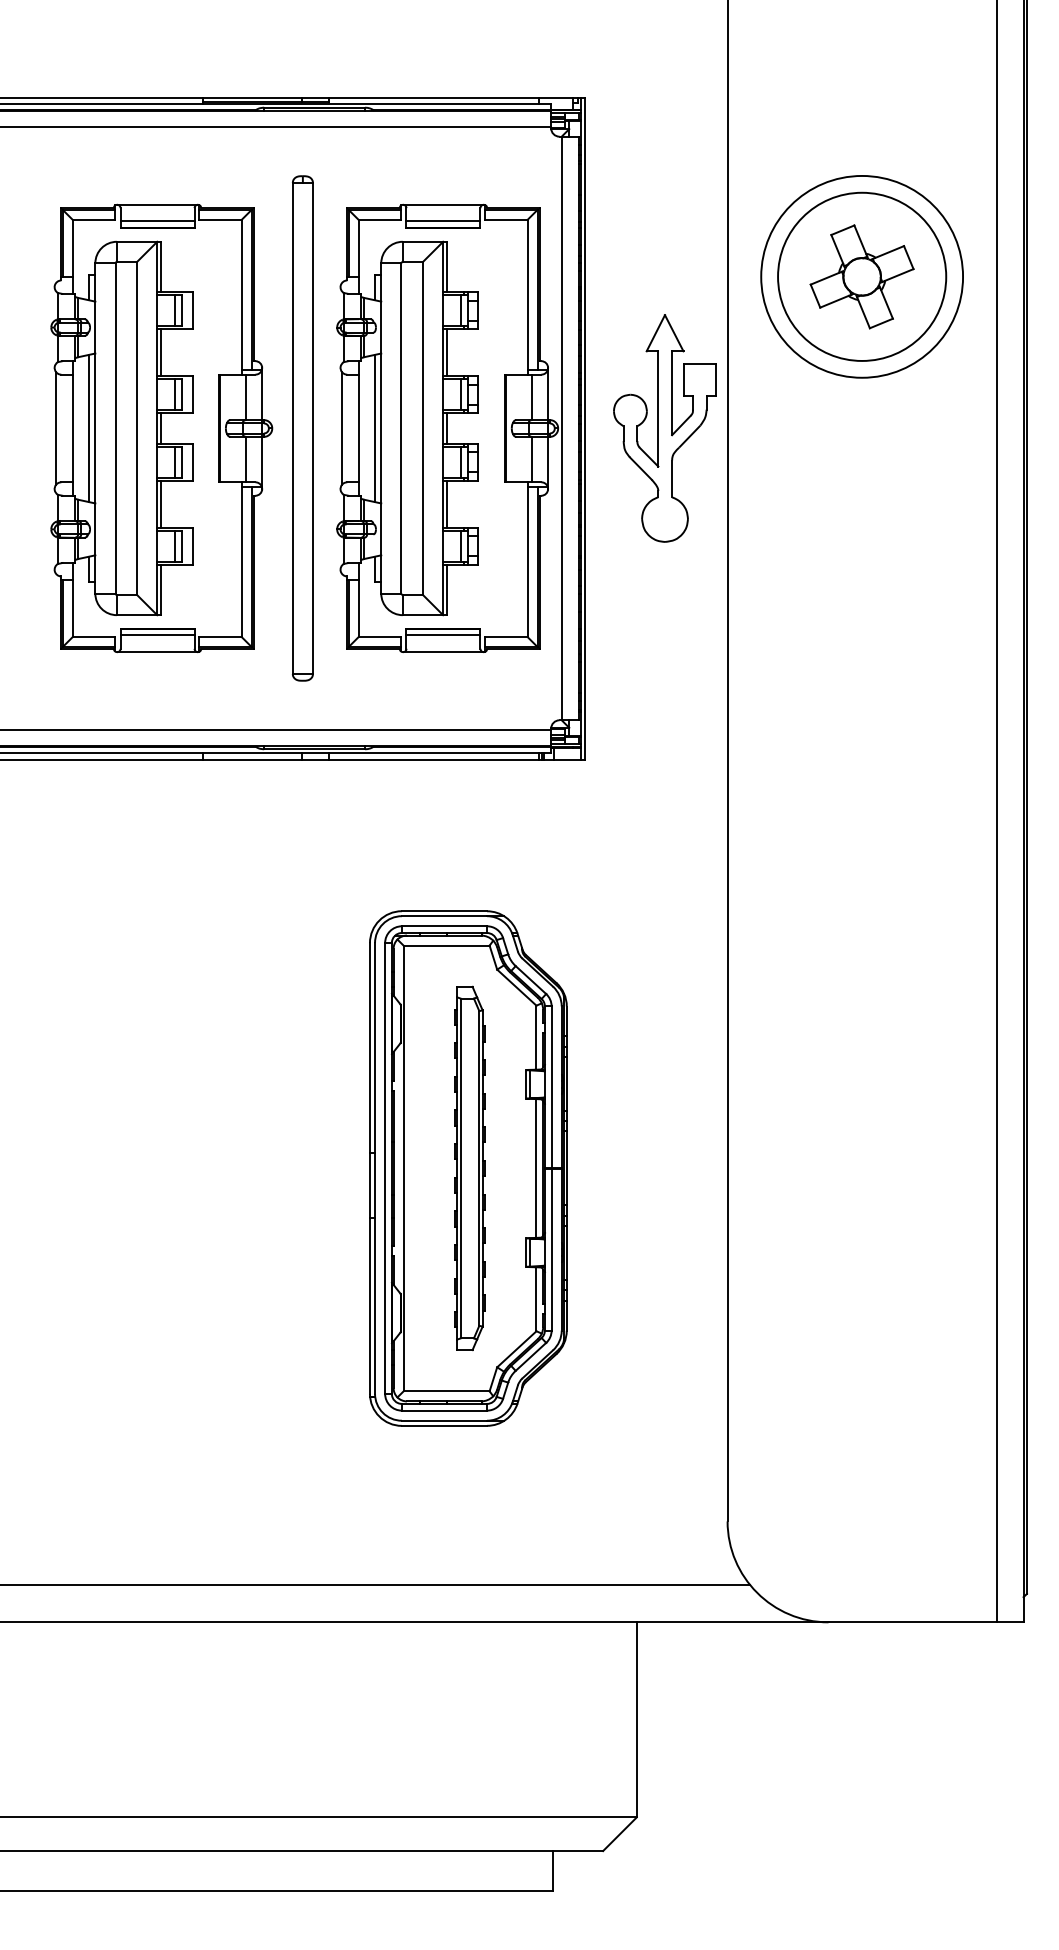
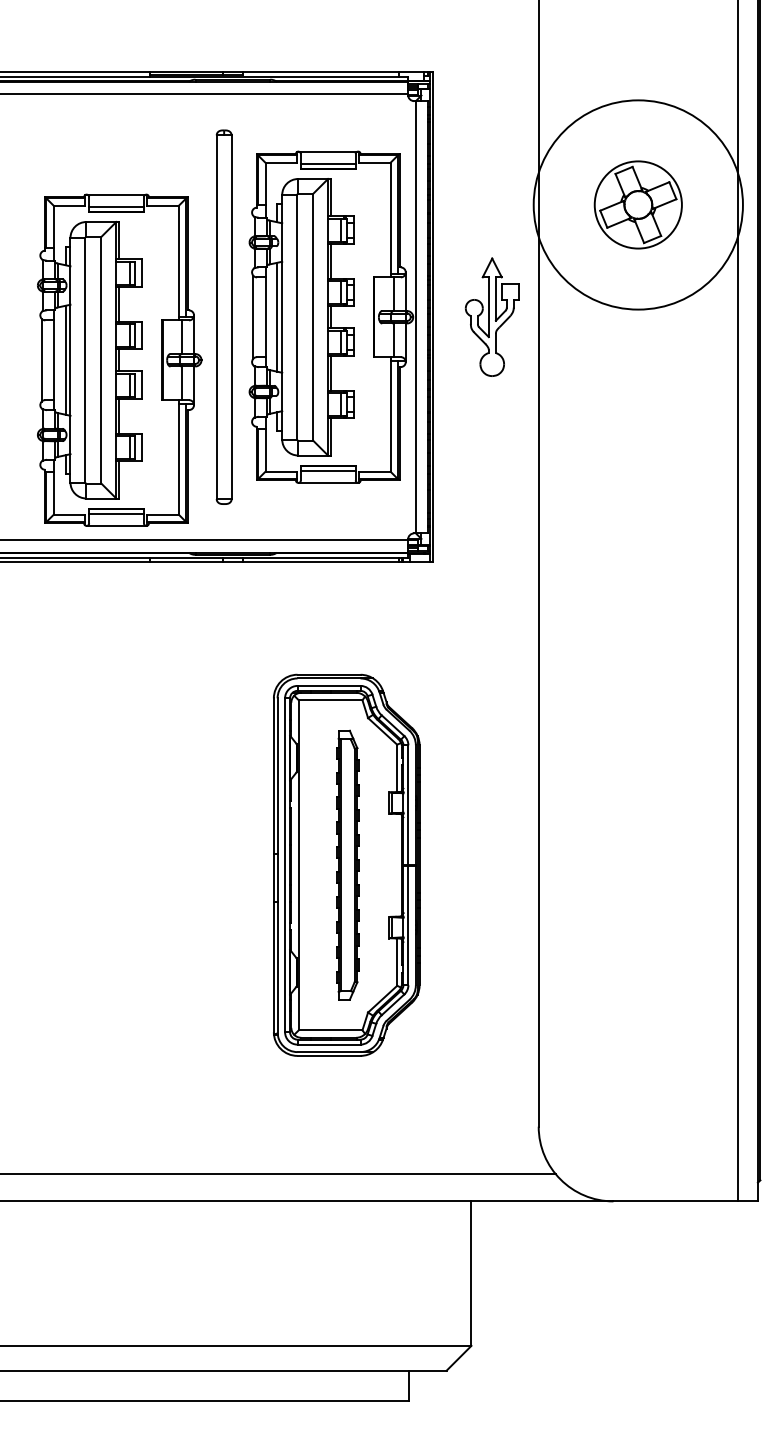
circle: (862, 276) -> (638, 204), size x0.7
circle: (862, 276) -> (638, 204), size x1.4
part: (161, 427) -> (119, 359), moved
part: (663, 428) -> (491, 317), size x0.7
line: (536, 1167) -> (397, 864), removed

